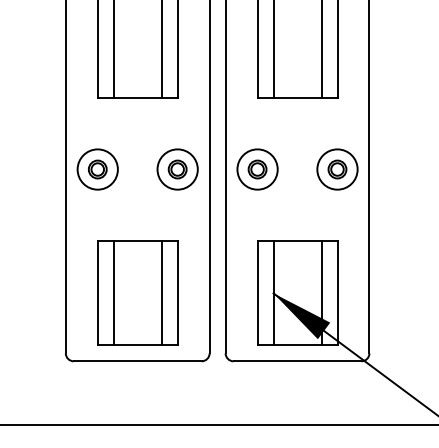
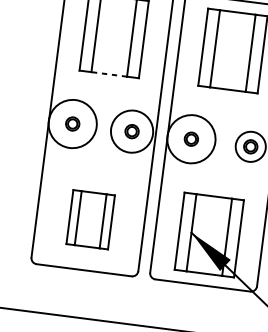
line: (137, 97) -> (109, 74), solid -> dashed
circle: (97, 169) -> (72, 123), size x1.6
circle: (177, 169) -> (131, 131), size x1.4
circle: (257, 169) -> (191, 139), size x1.6
part: (137, 292) -> (90, 219), size x0.7

